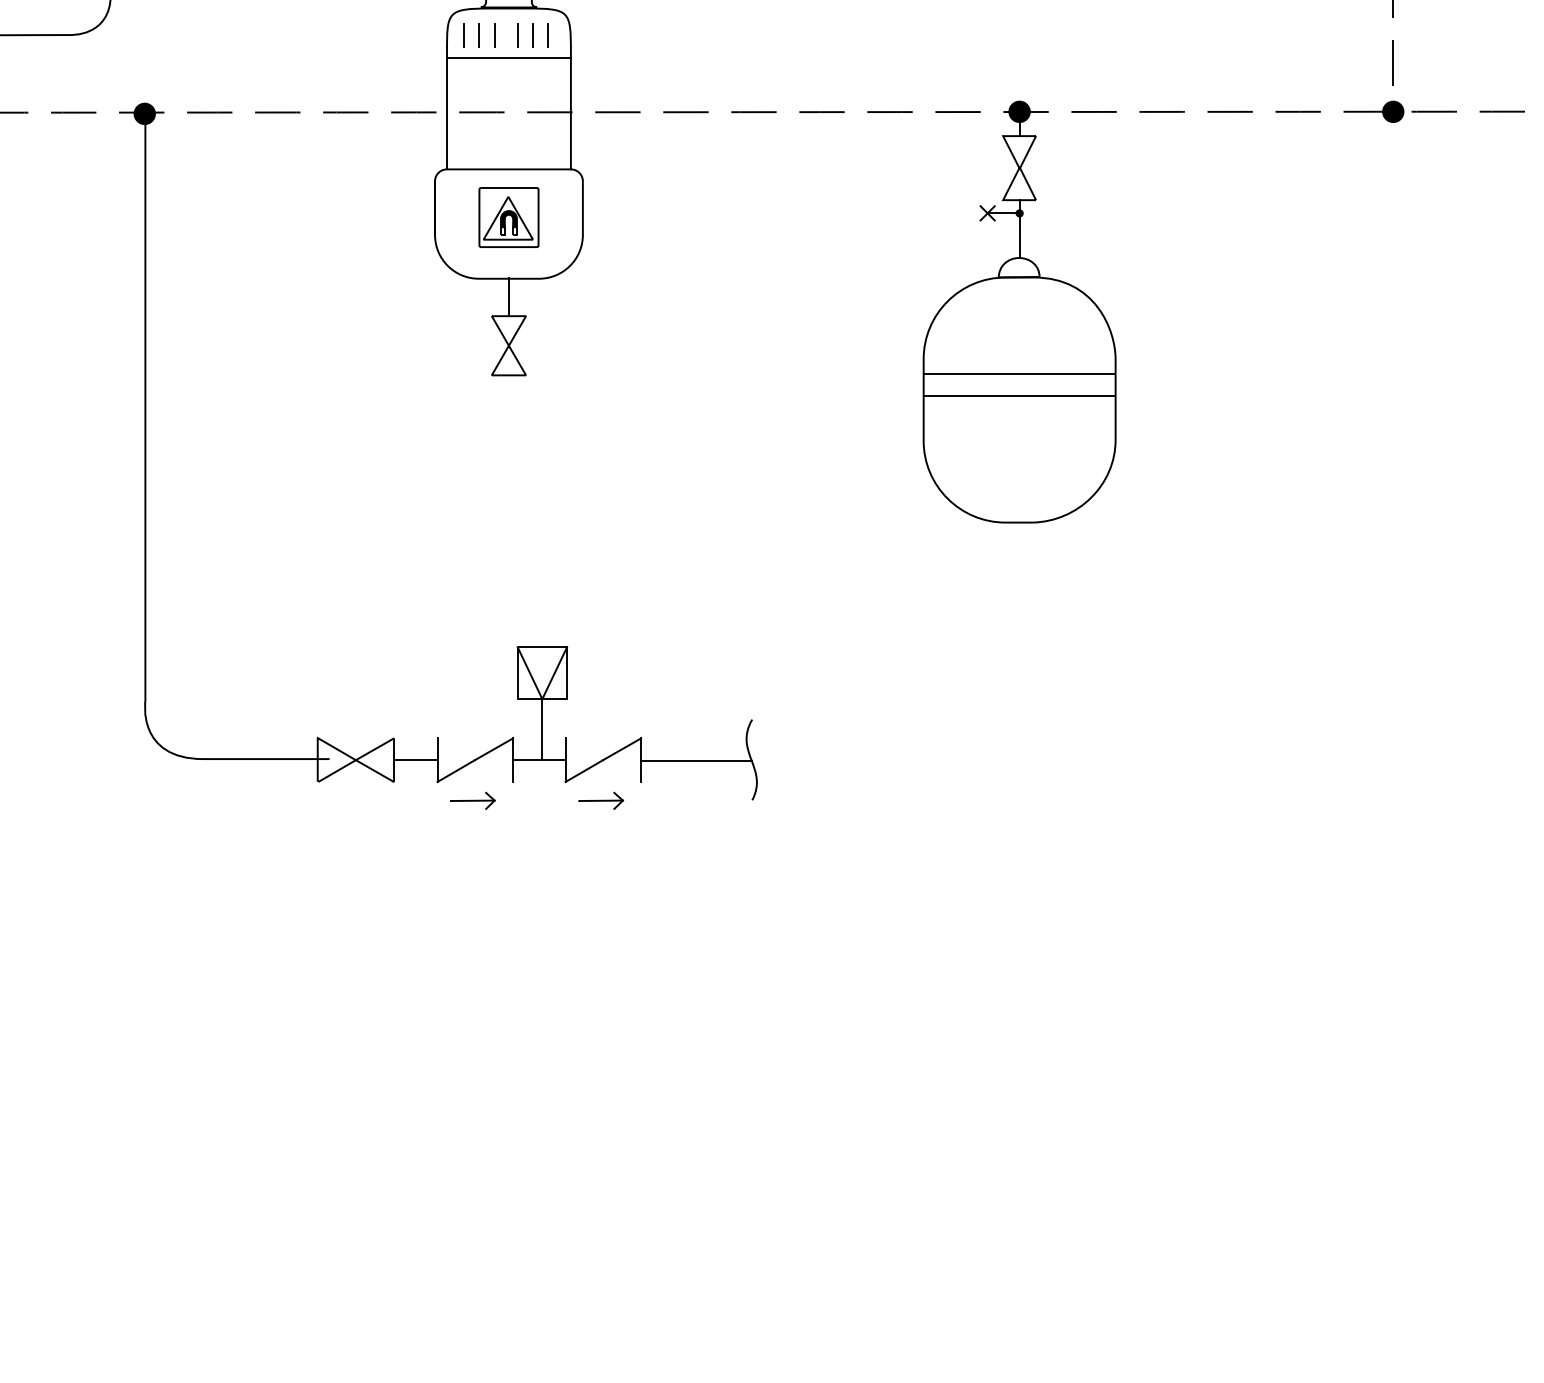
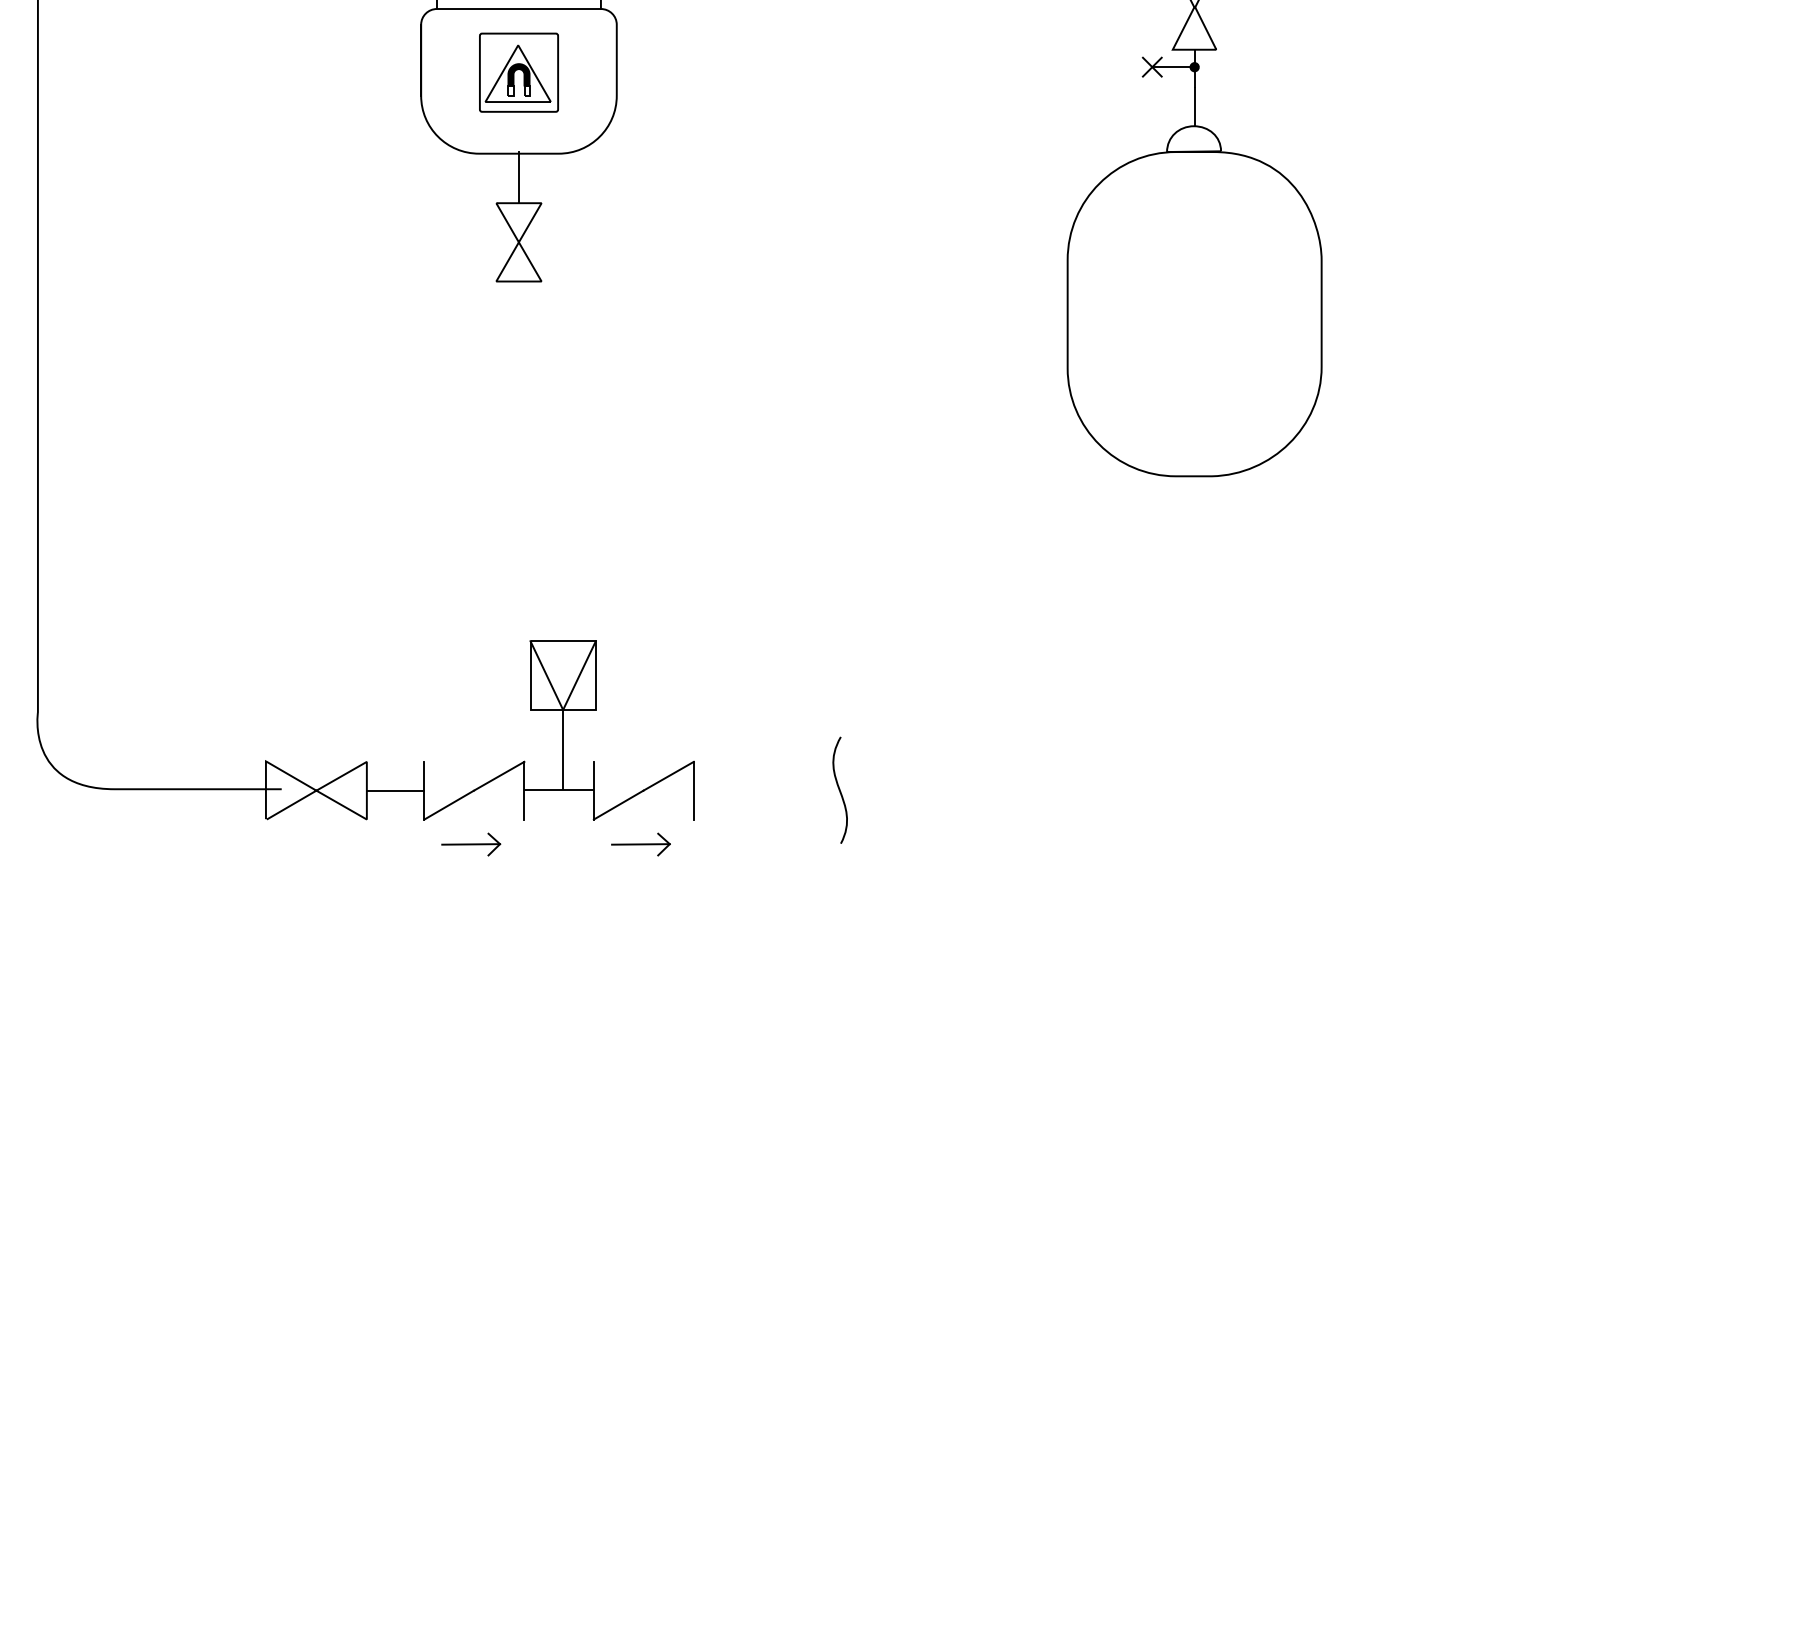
line: (1018, 373) -> (1193, 279), removed
line: (1018, 396) -> (1193, 309), removed
line: (696, 760) -> (767, 791), removed

